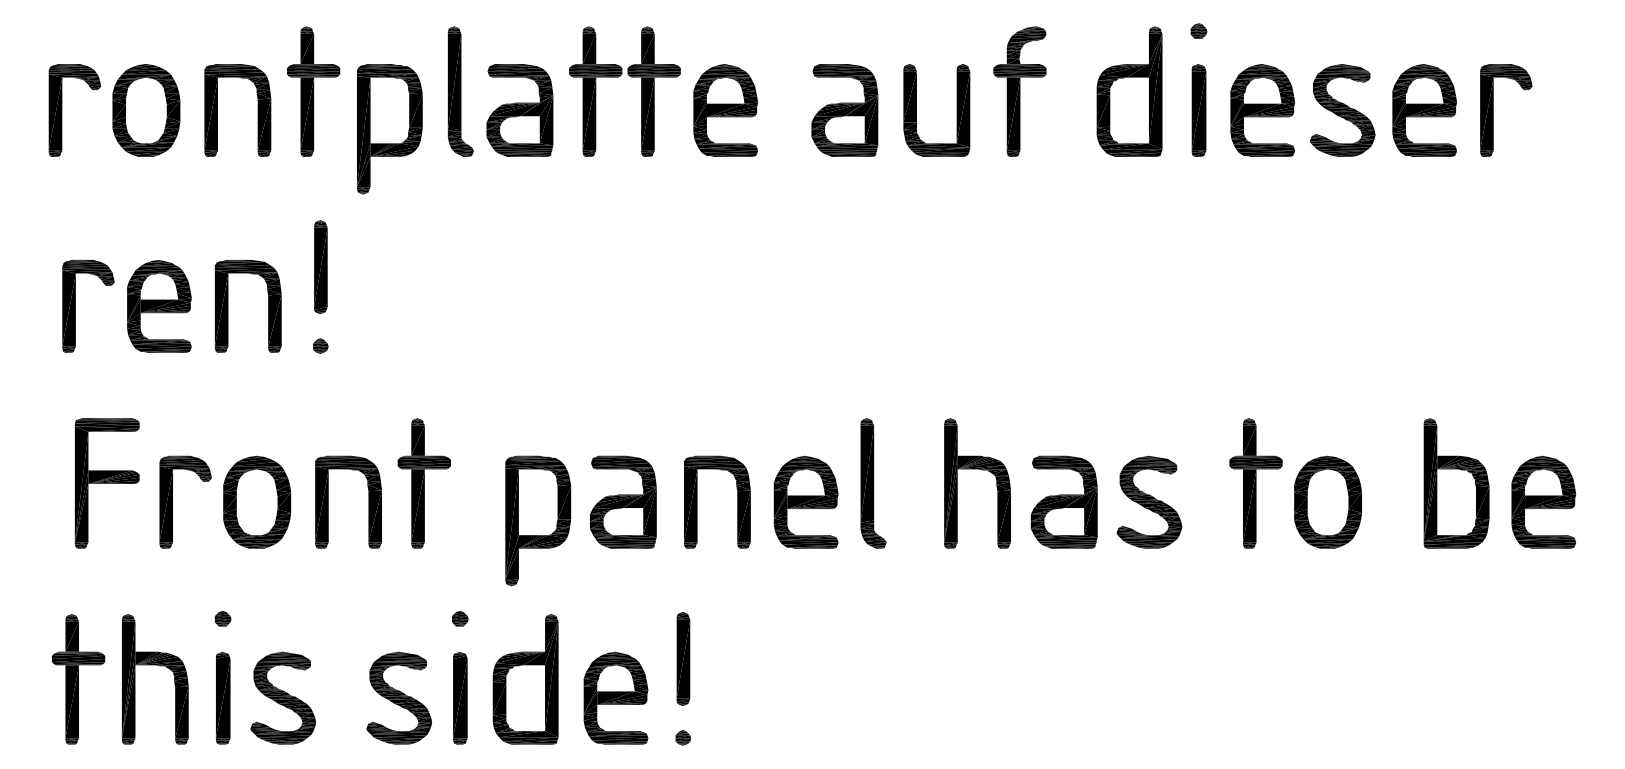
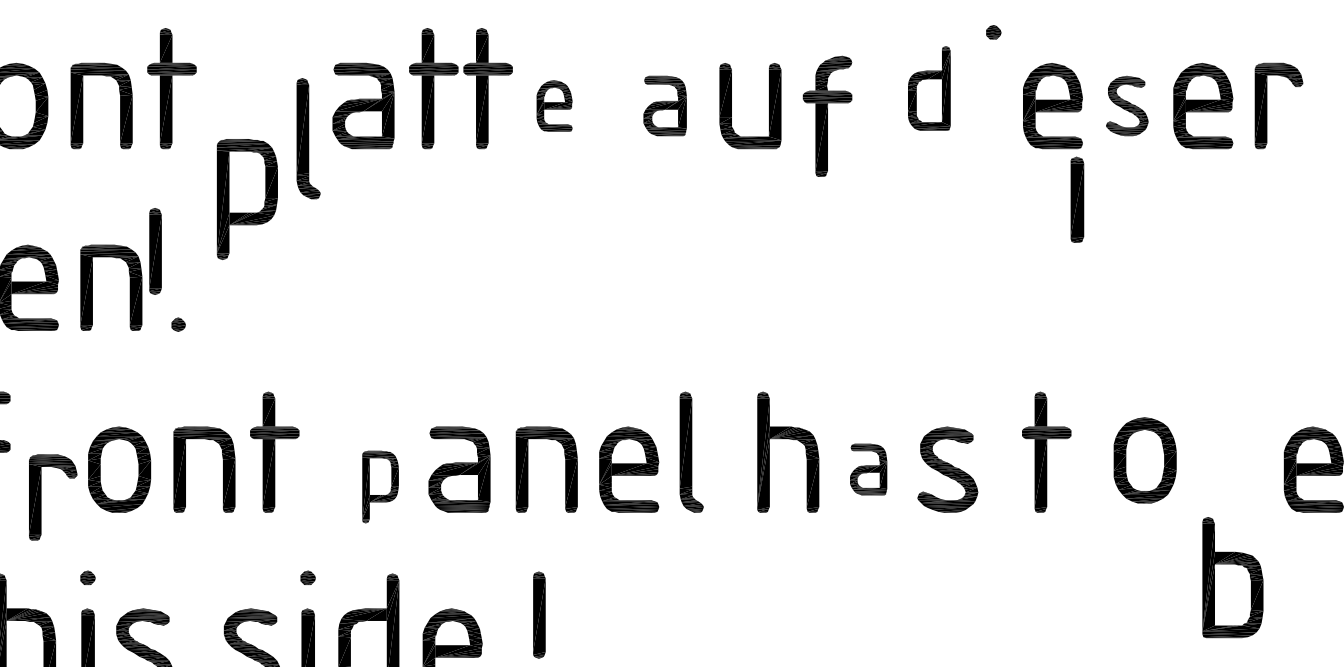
part: (460, 91) -> (308, 138), moved
part: (1019, 91) -> (827, 116), moved
part: (1129, 91) -> (929, 88), size x0.7
part: (725, 110) -> (554, 106), size x0.6
part: (844, 110) -> (664, 106), size x0.7
part: (1198, 110) -> (1076, 199), moved
part: (1342, 110) -> (1127, 106), size x0.7
part: (389, 129) -> (247, 199), moved
part: (320, 267) -> (155, 251), moved
part: (1456, 483) -> (1232, 577), moved
part: (172, 501) -> (41, 496), moved
part: (1063, 501) -> (868, 468), size x0.6
part: (1327, 501) -> (1144, 459), moved
part: (538, 520) -> (380, 486), size x0.6
part: (683, 658) -> (539, 614), moved

